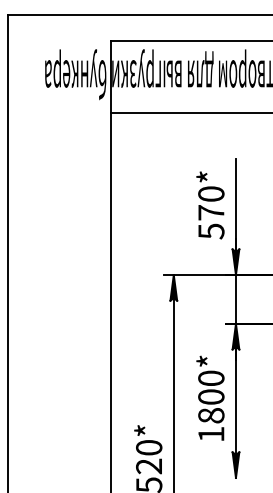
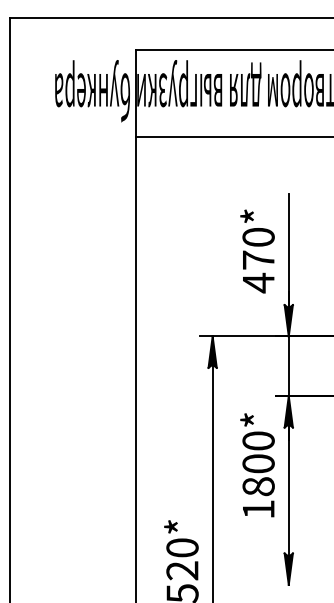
text: (211, 230) -> (258, 282), 570* -> 470*
text: (210, 398) -> (257, 465), moved

